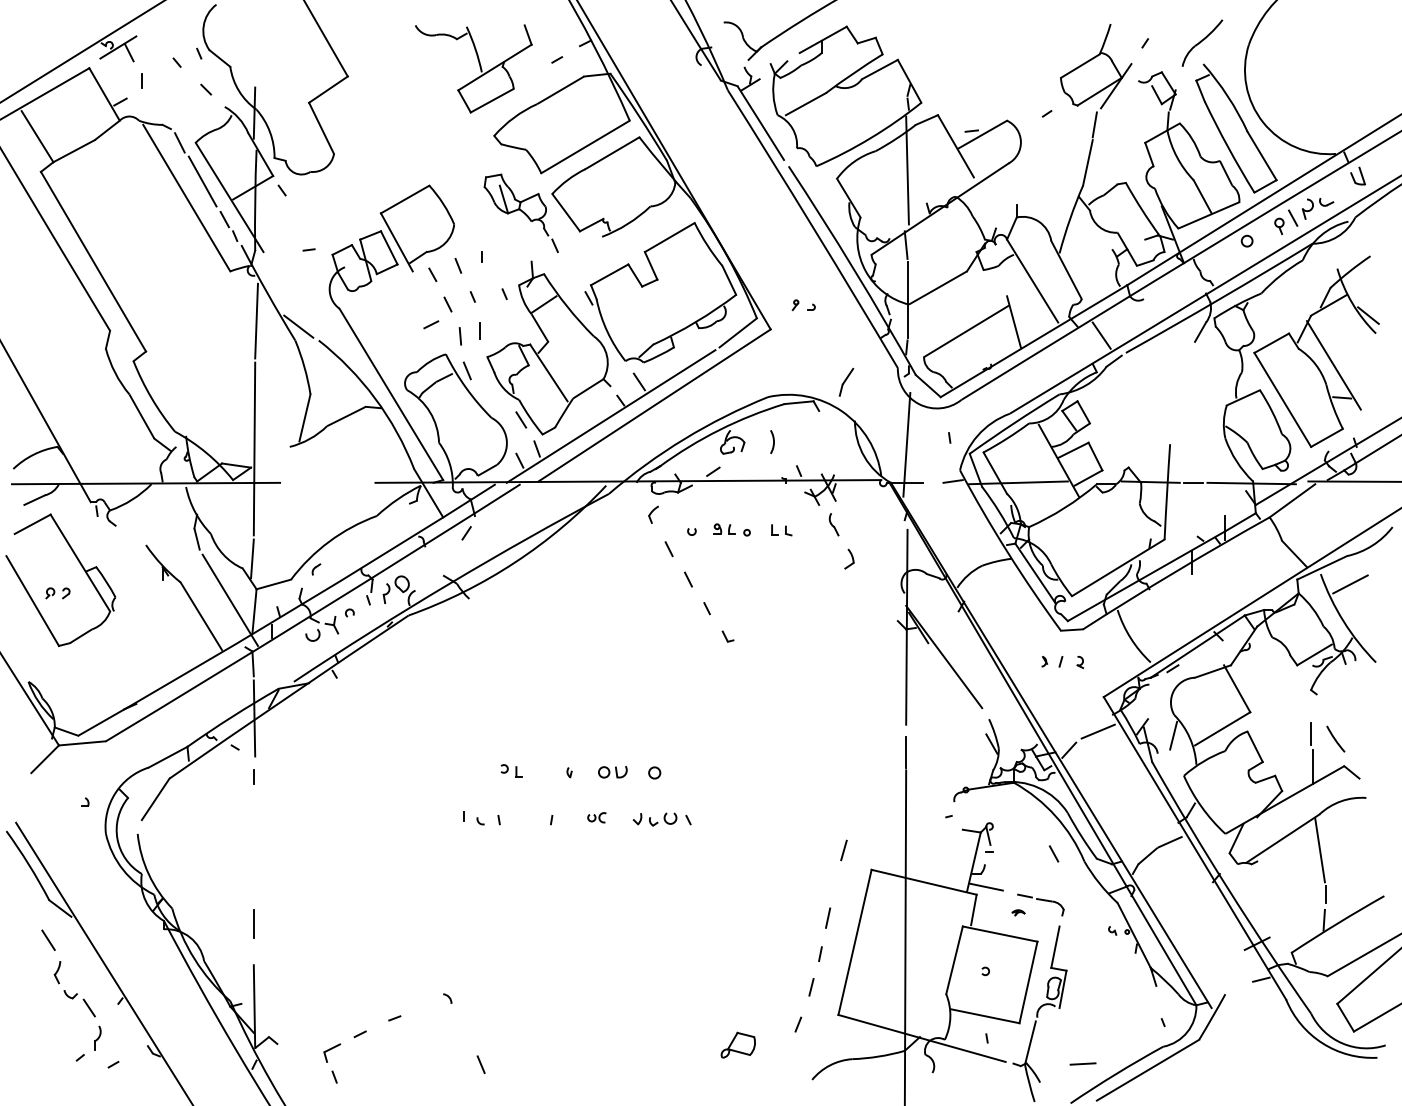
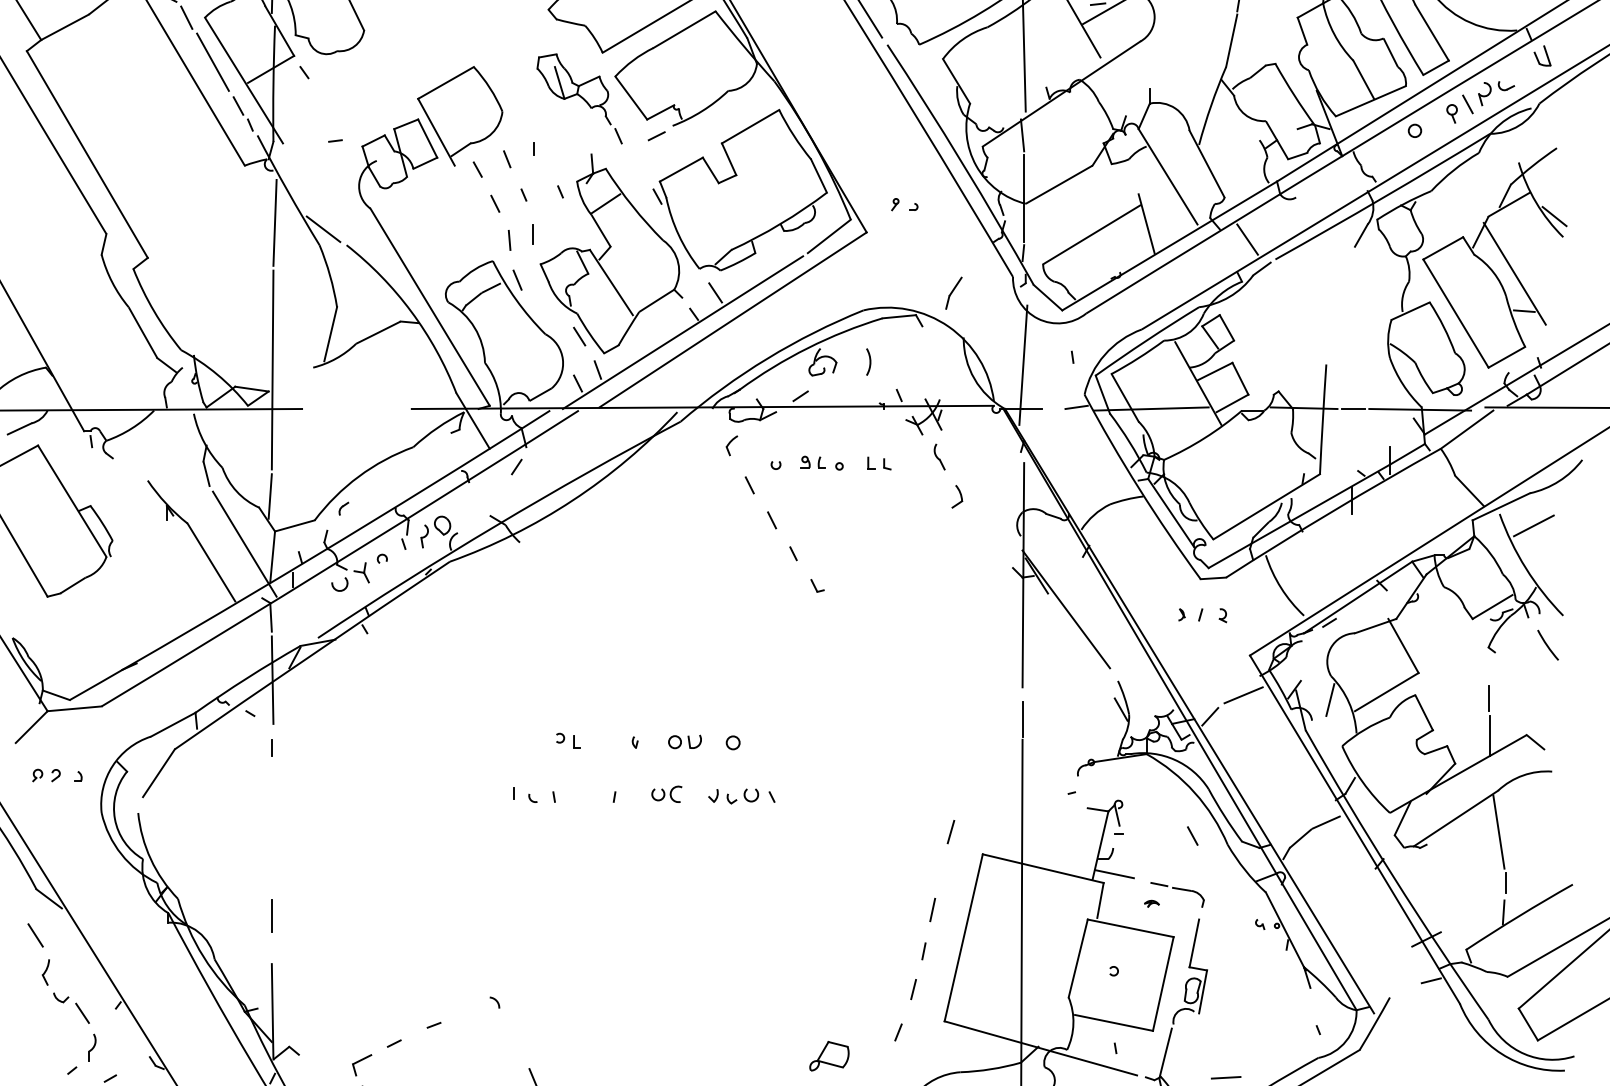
line: (431, 324) -> (656, 135), moved
part: (57, 593) -> (45, 775), moved
line: (1335, 738) -> (1547, 644), moved
part: (596, 817) -> (666, 794), size x1.43

